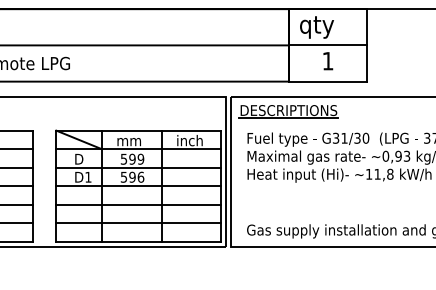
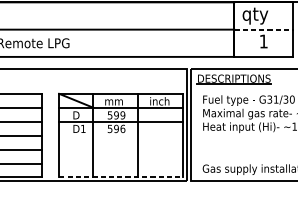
line: (328, 45) -> (264, 29), solid -> dashed
line: (138, 186) -> (121, 135), removed
line: (138, 204) -> (121, 149), removed
line: (138, 223) -> (121, 163), removed
line: (139, 241) -> (121, 177), solid -> dashed

